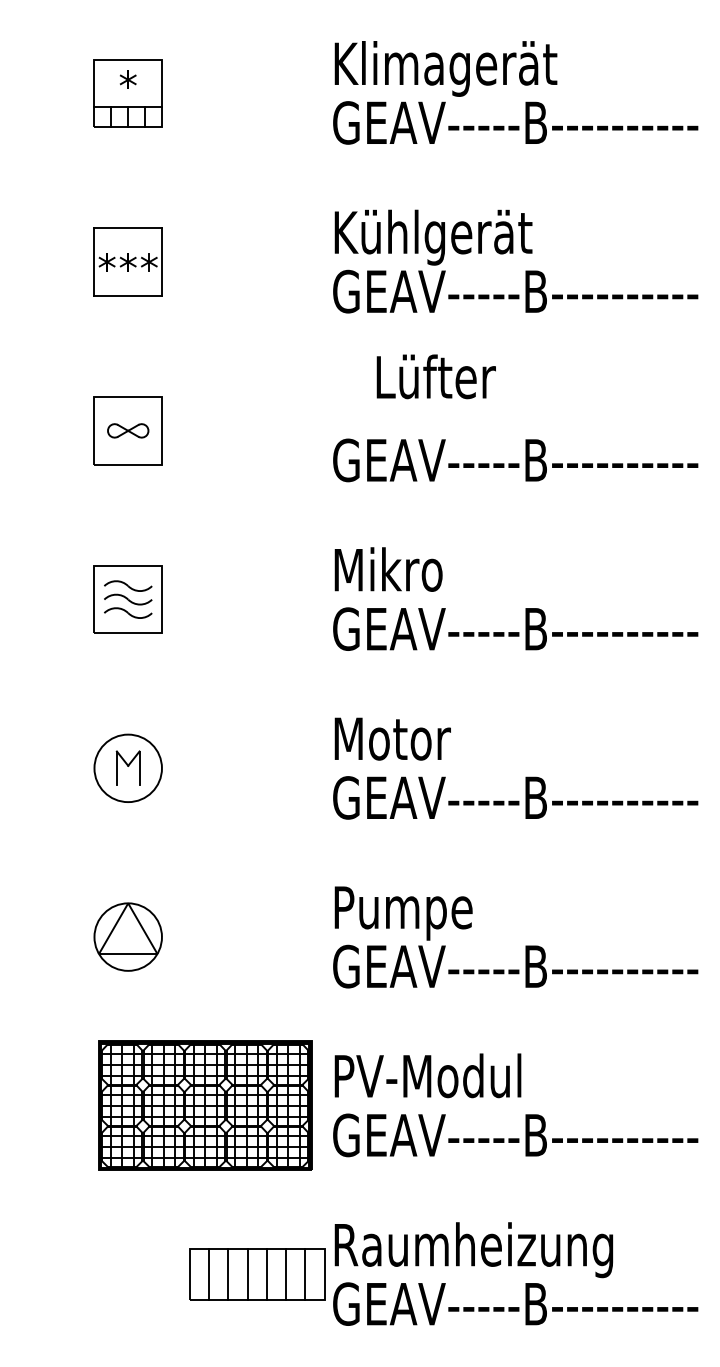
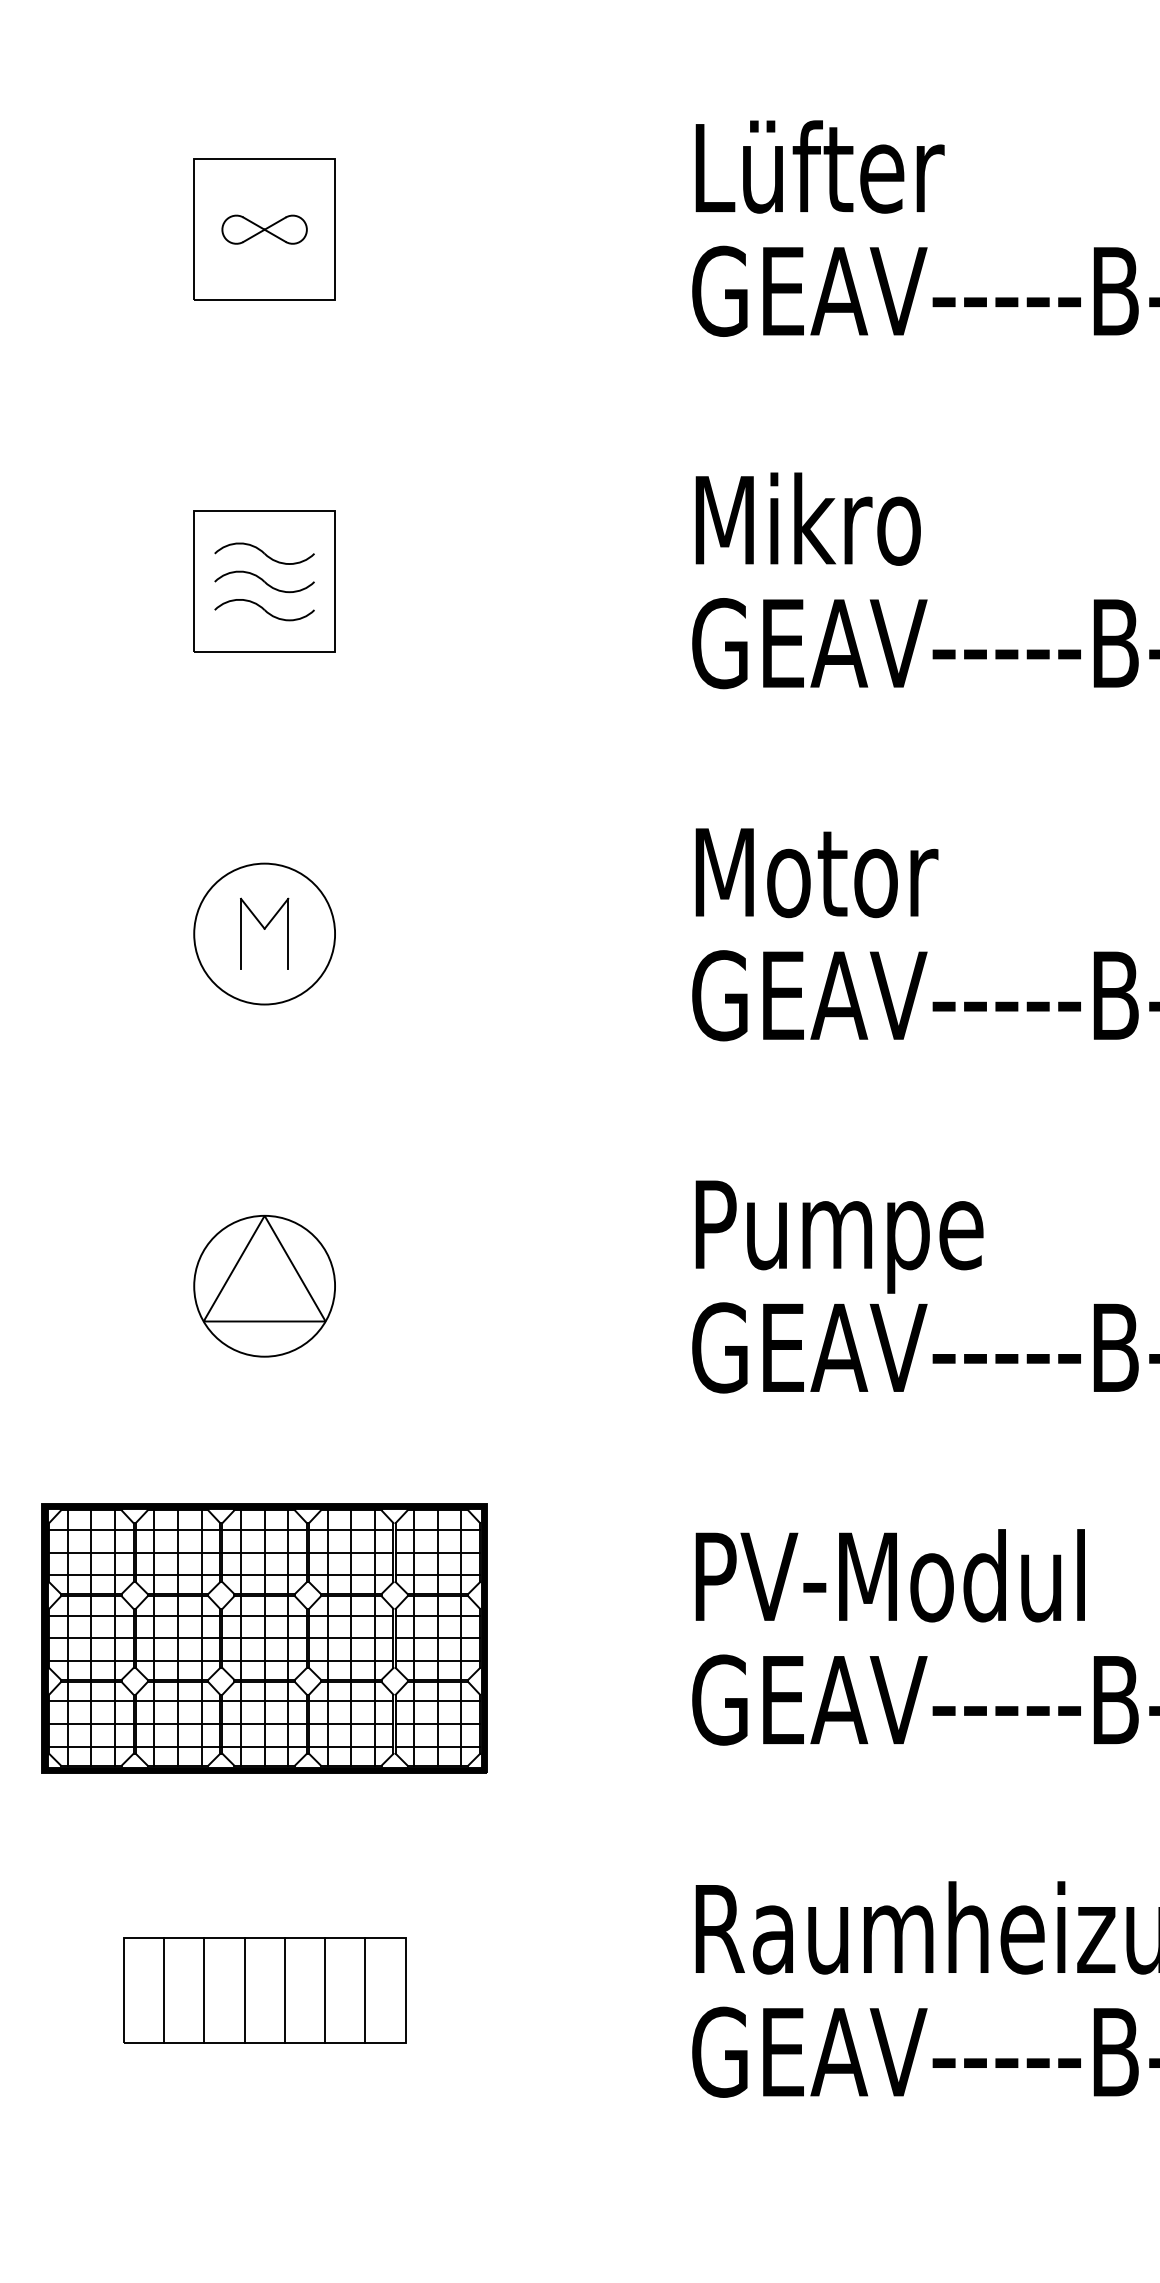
text: (435, 376) -> (818, 166), moved
part: (205, 1105) -> (265, 1637), moved
part: (257, 1274) -> (265, 1990), moved

